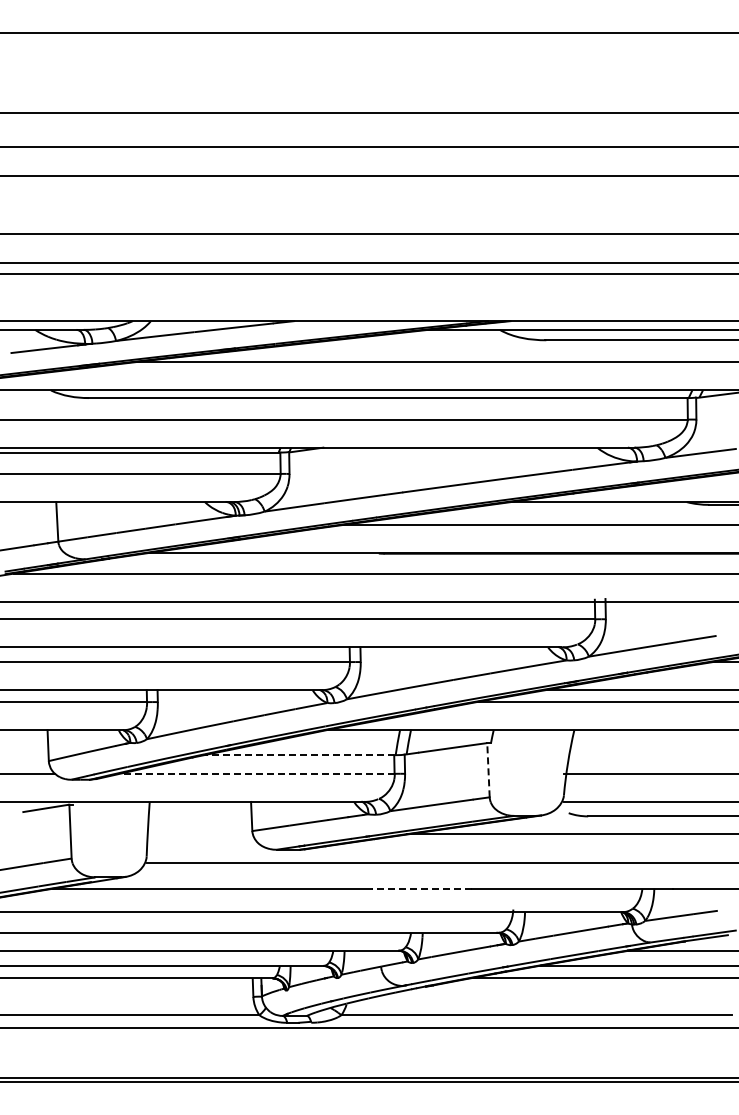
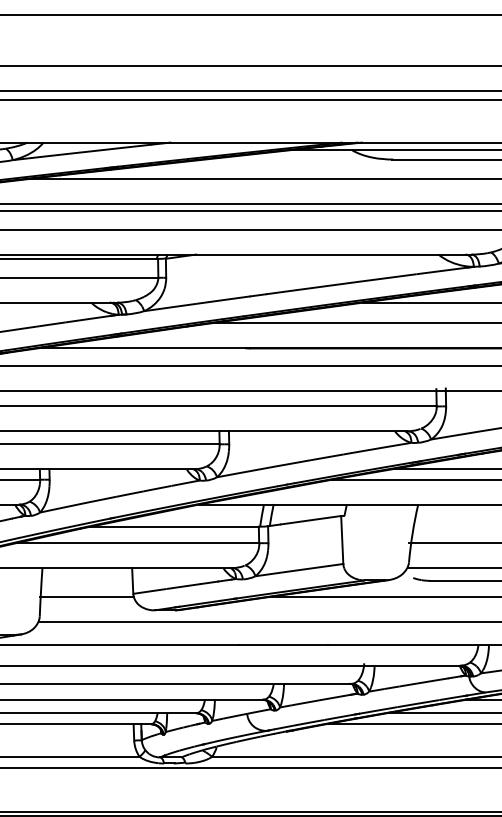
line: (297, 755) -> (173, 526), dashed -> solid
line: (488, 769) -> (342, 539), dashed -> solid
line: (256, 773) -> (136, 542), dashed -> solid
line: (199, 834) -> (86, 596), added
line: (422, 888) -> (283, 644), dashed -> solid

